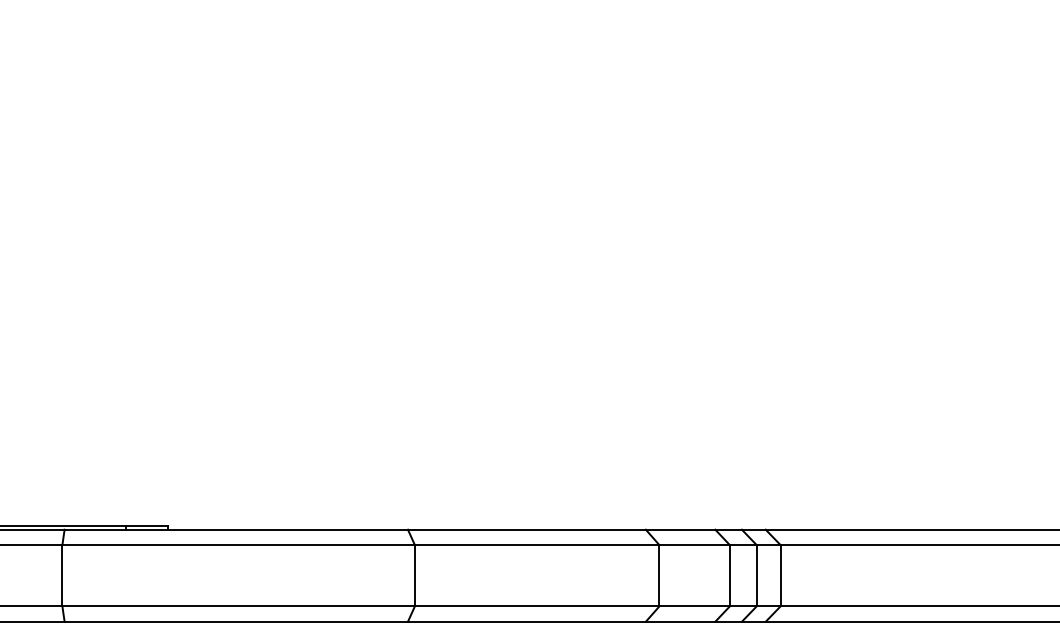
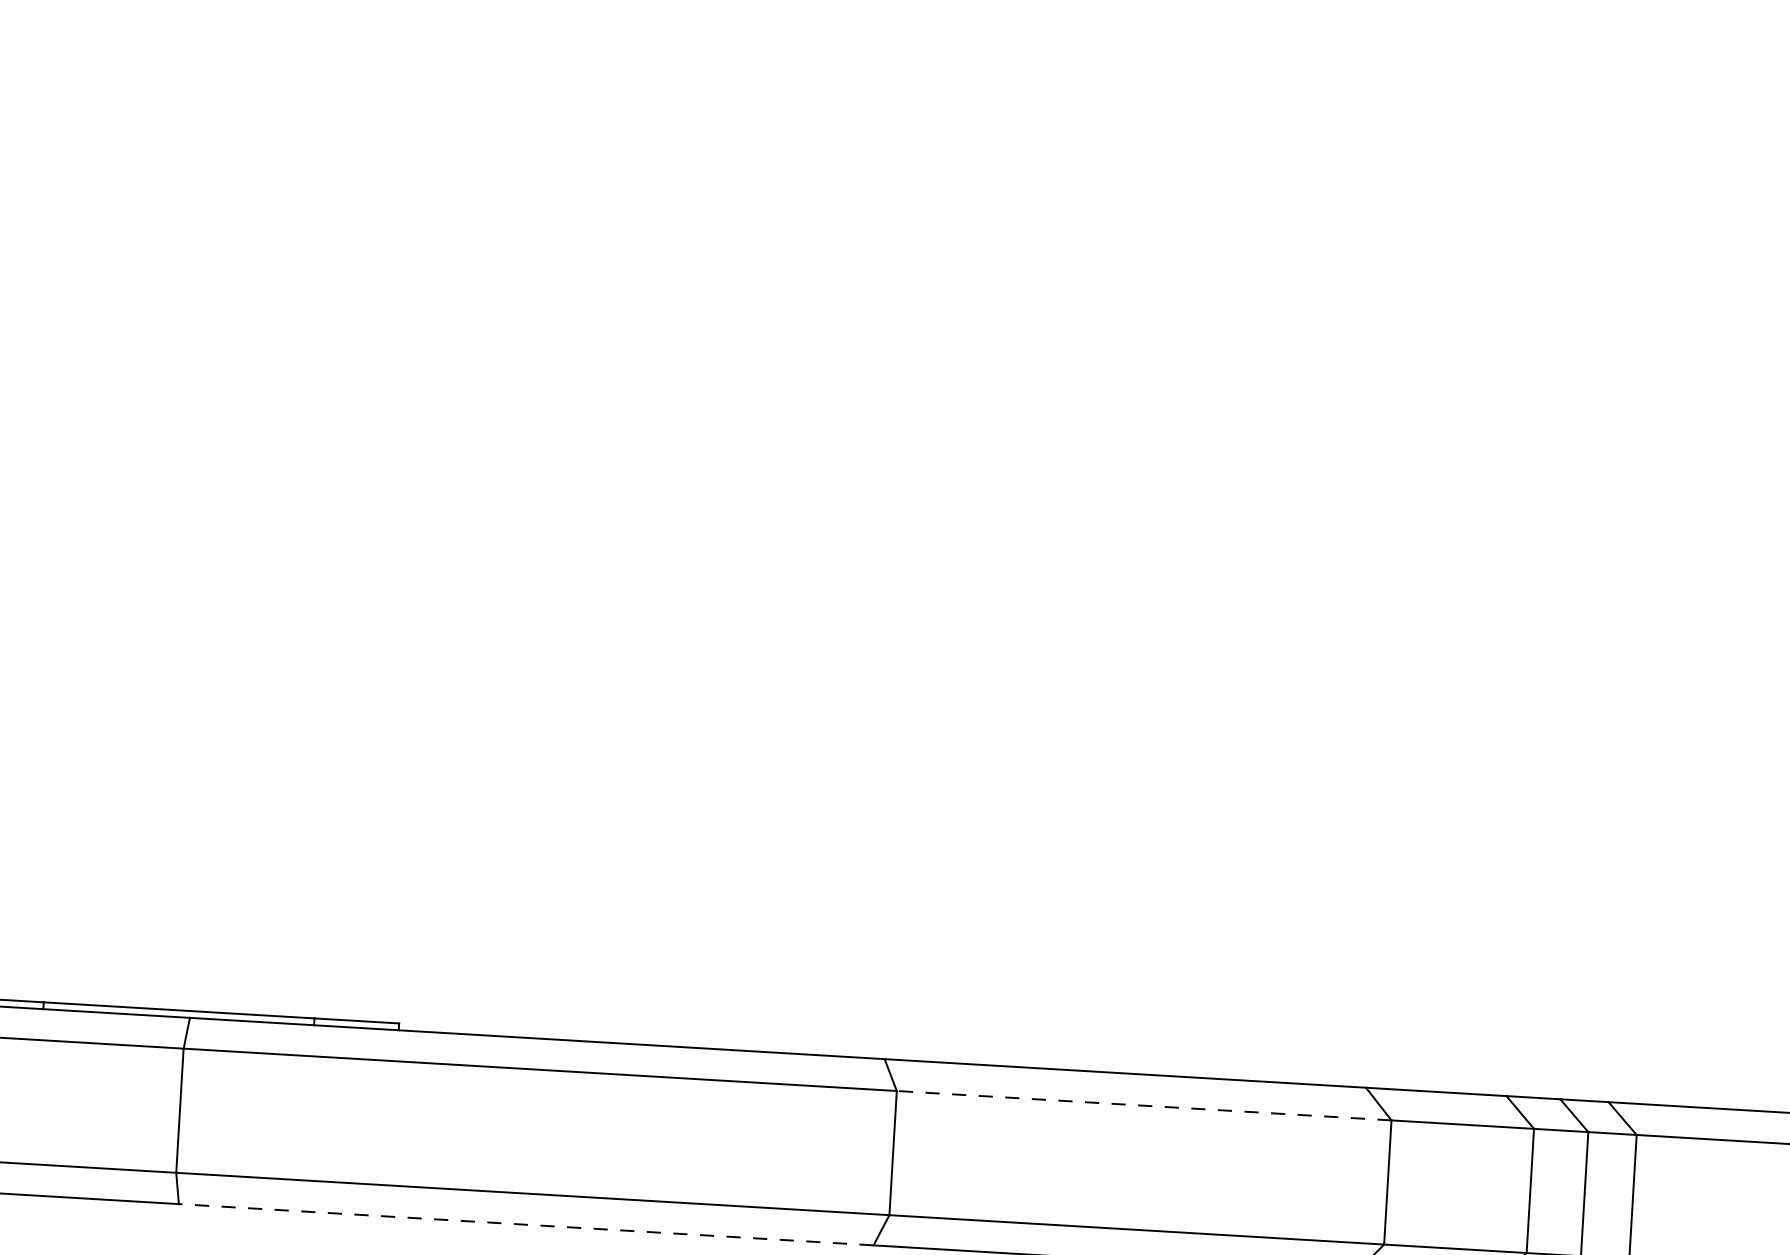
line: (536, 545) -> (1142, 1106), solid -> dashed
line: (236, 621) -> (526, 1224), solid -> dashed

